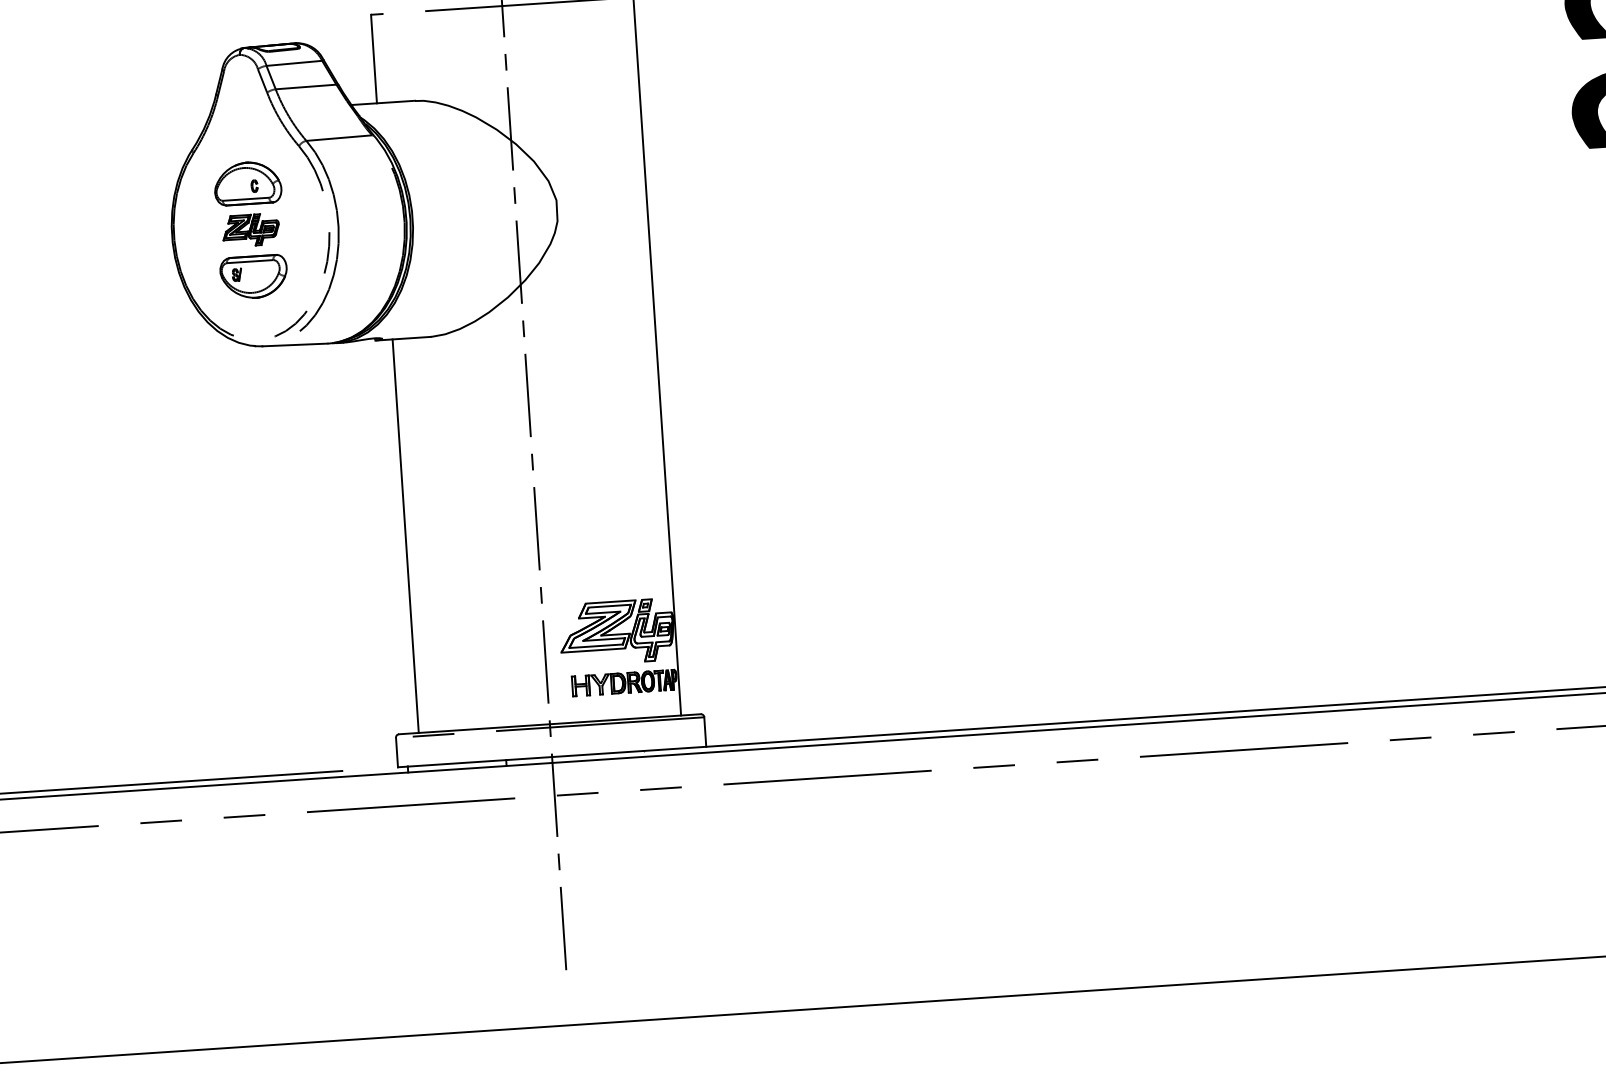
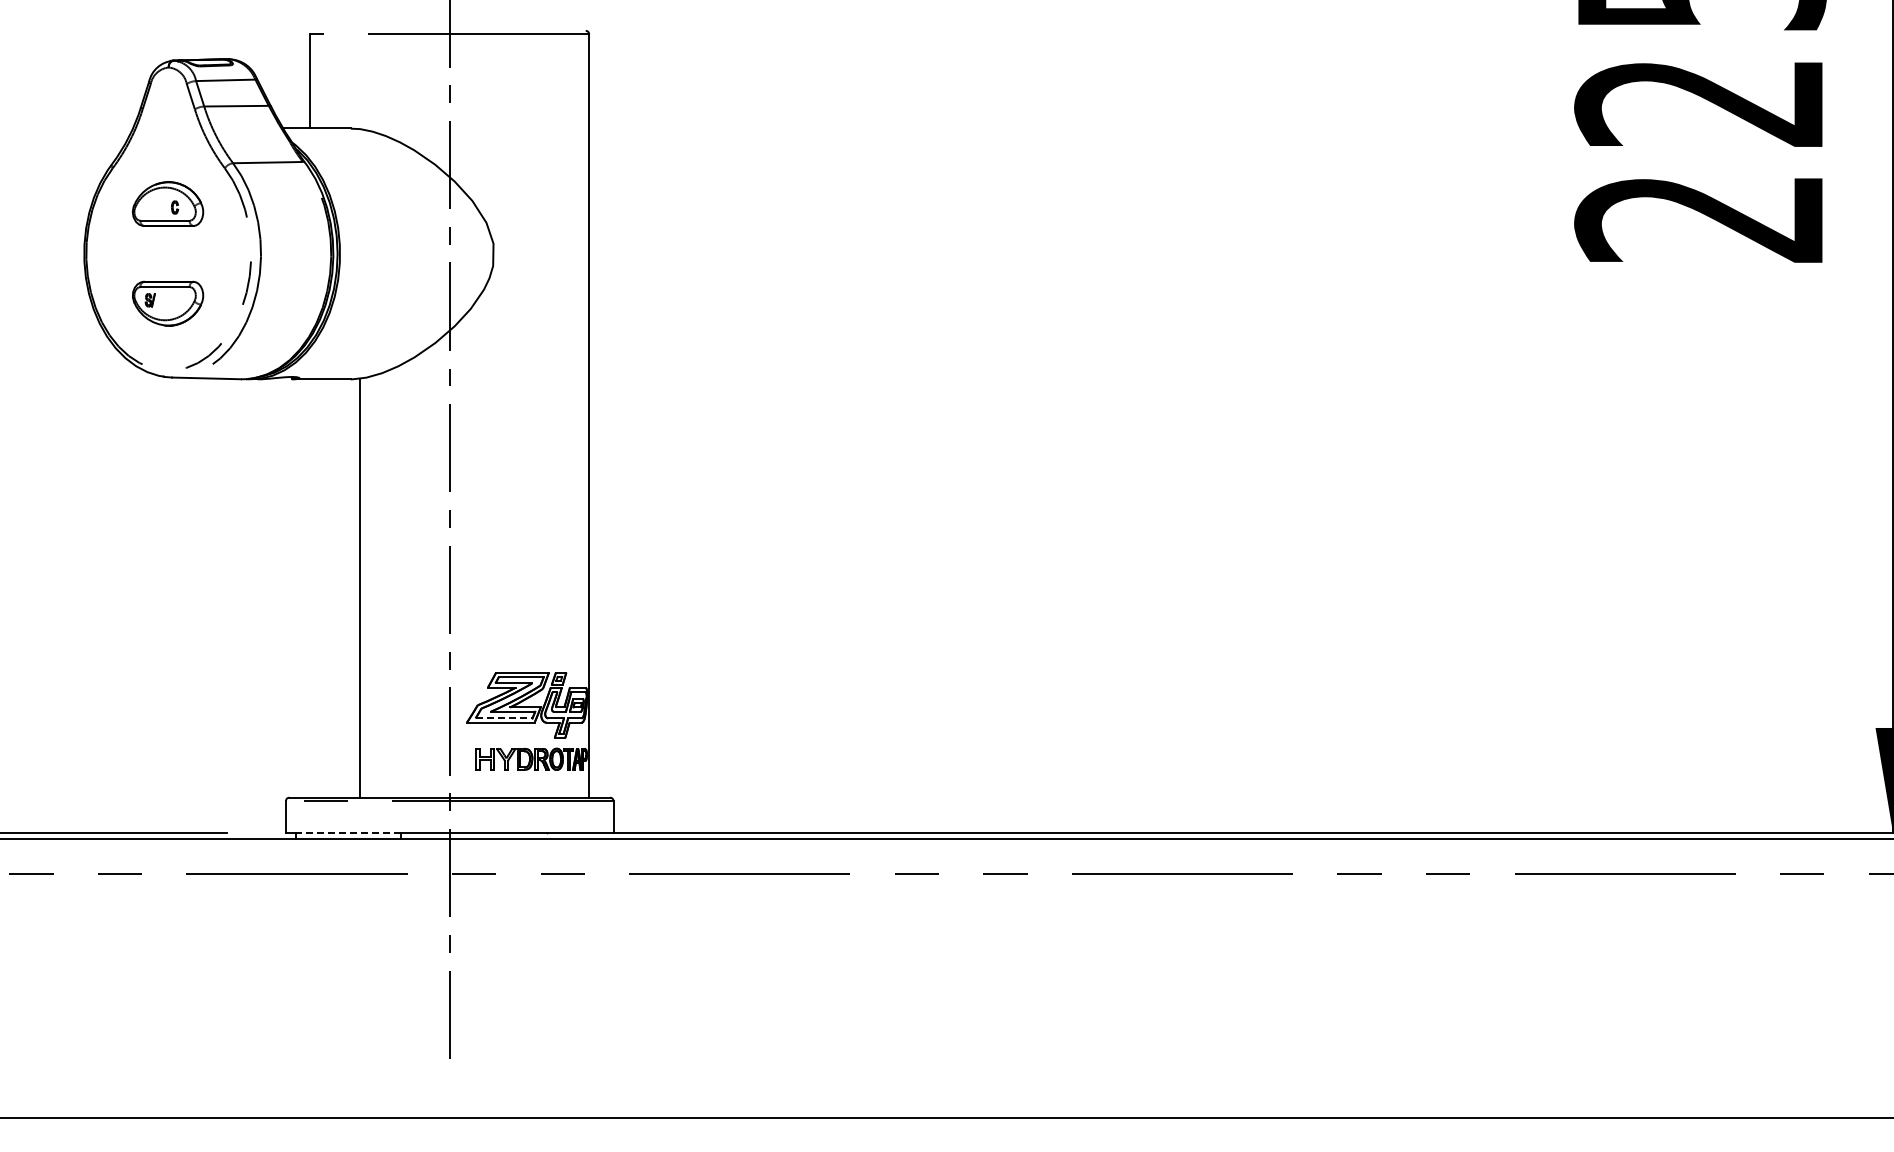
part: (250, 229) -> (167, 253), removed
line: (405, 536) -> (360, 588), moved
line: (596, 646) -> (504, 718), solid -> dashed
line: (456, 763) -> (348, 832), solid -> dashed

